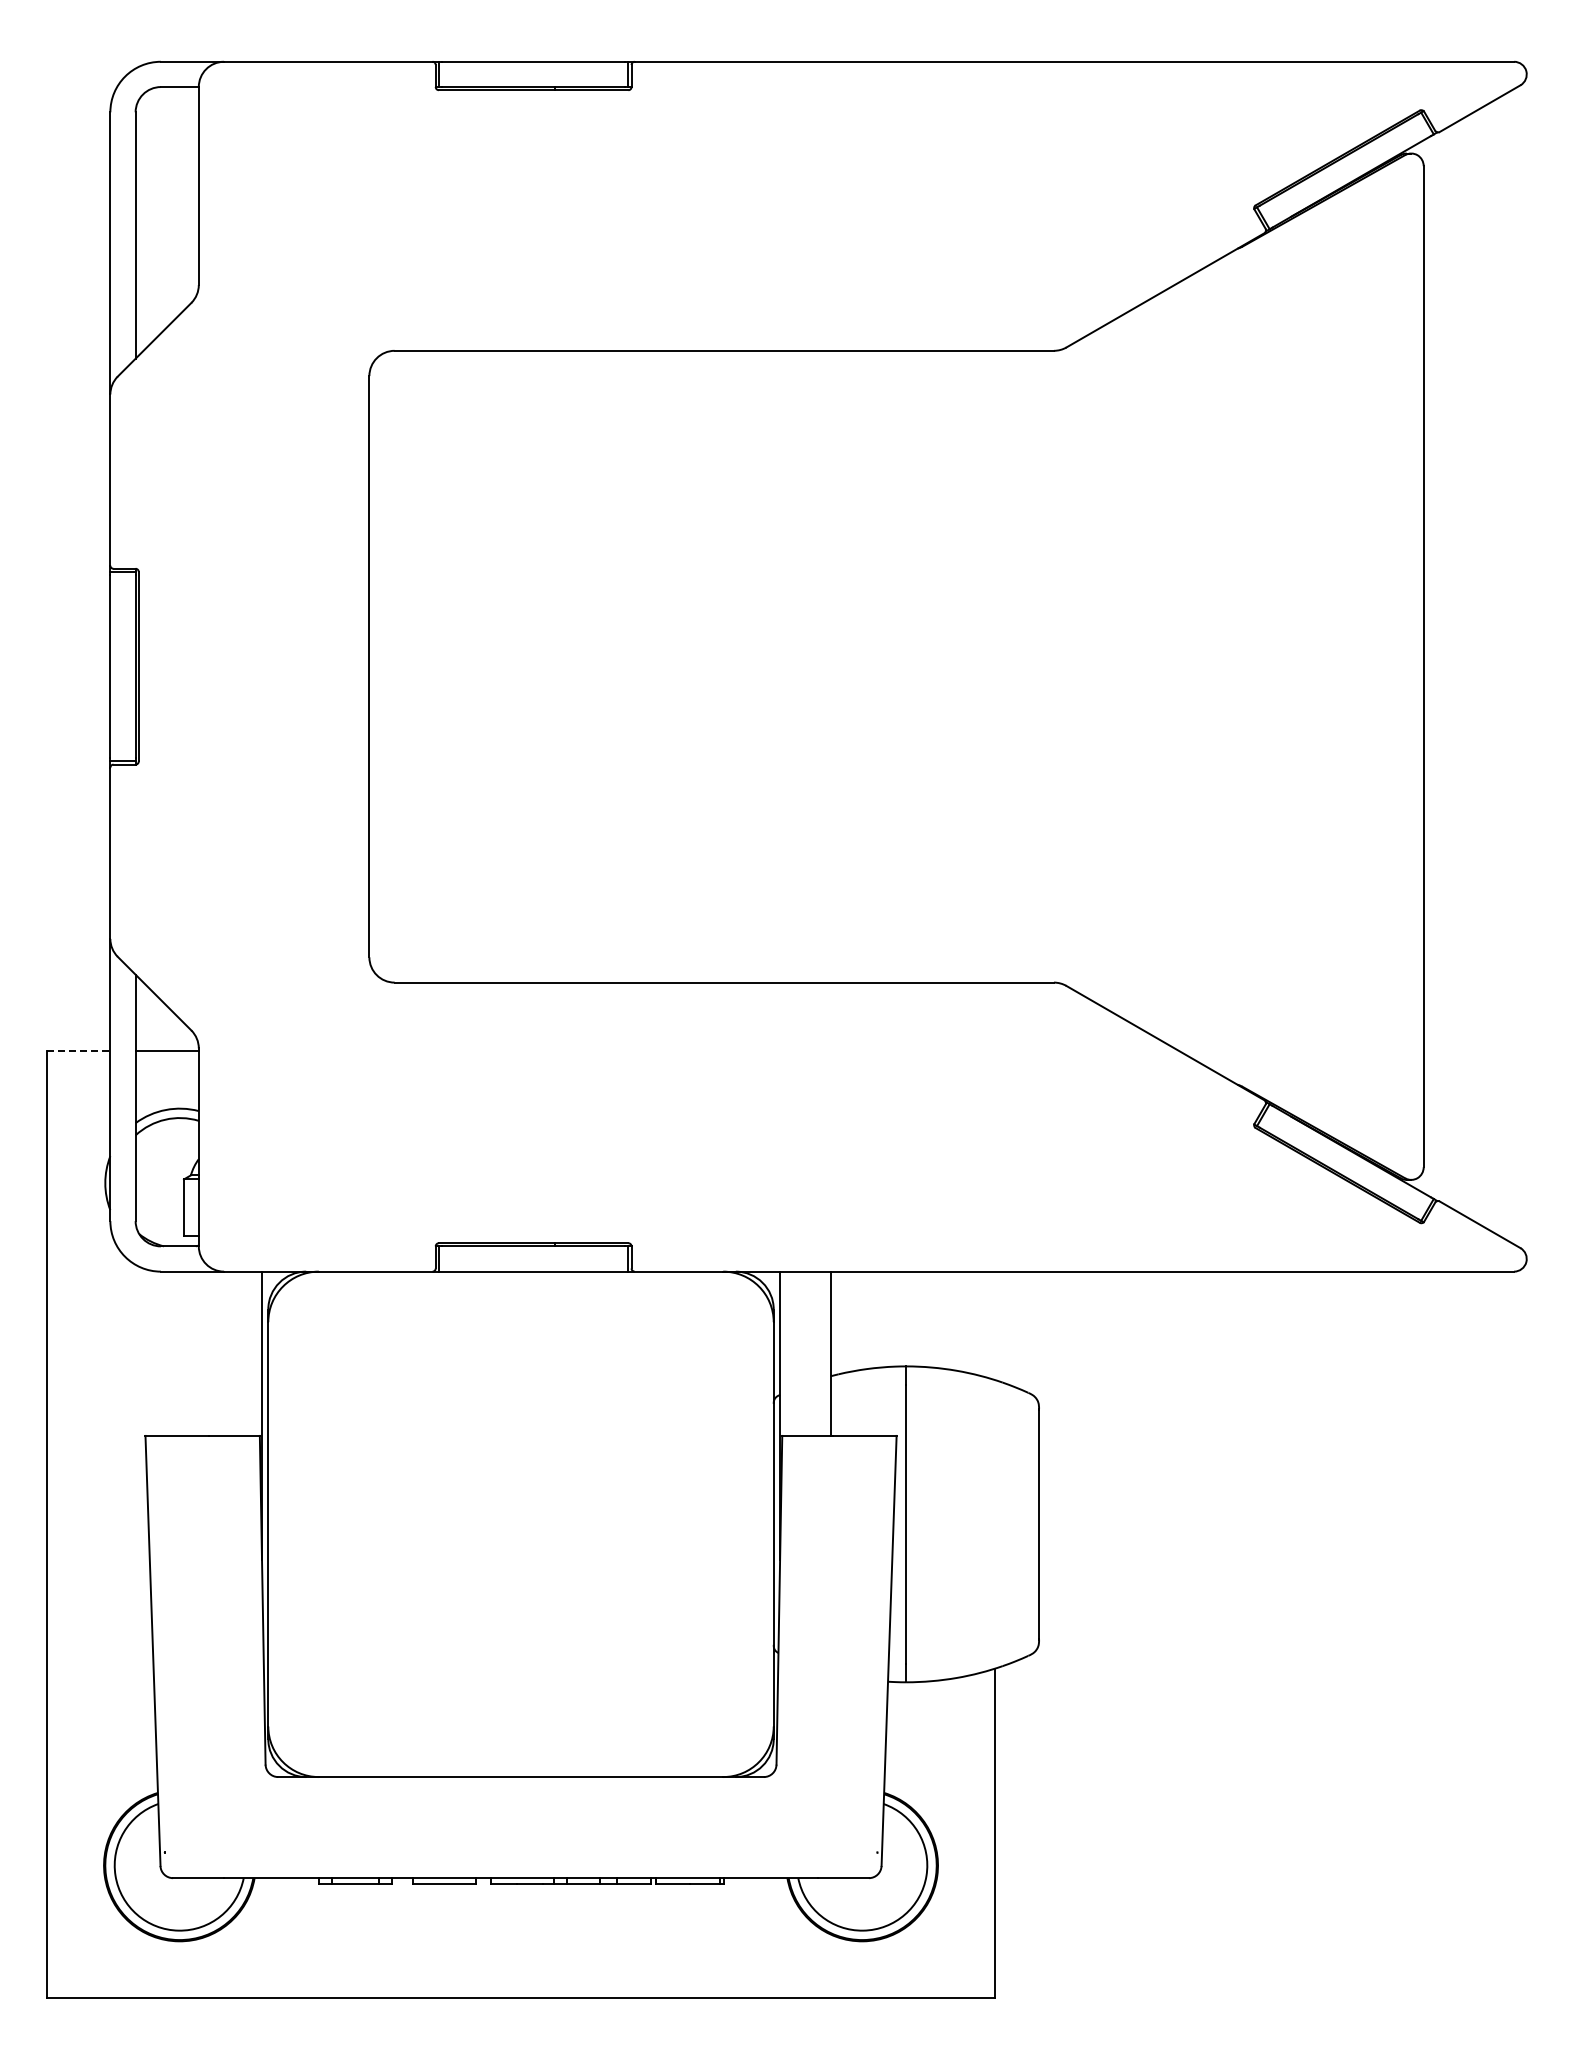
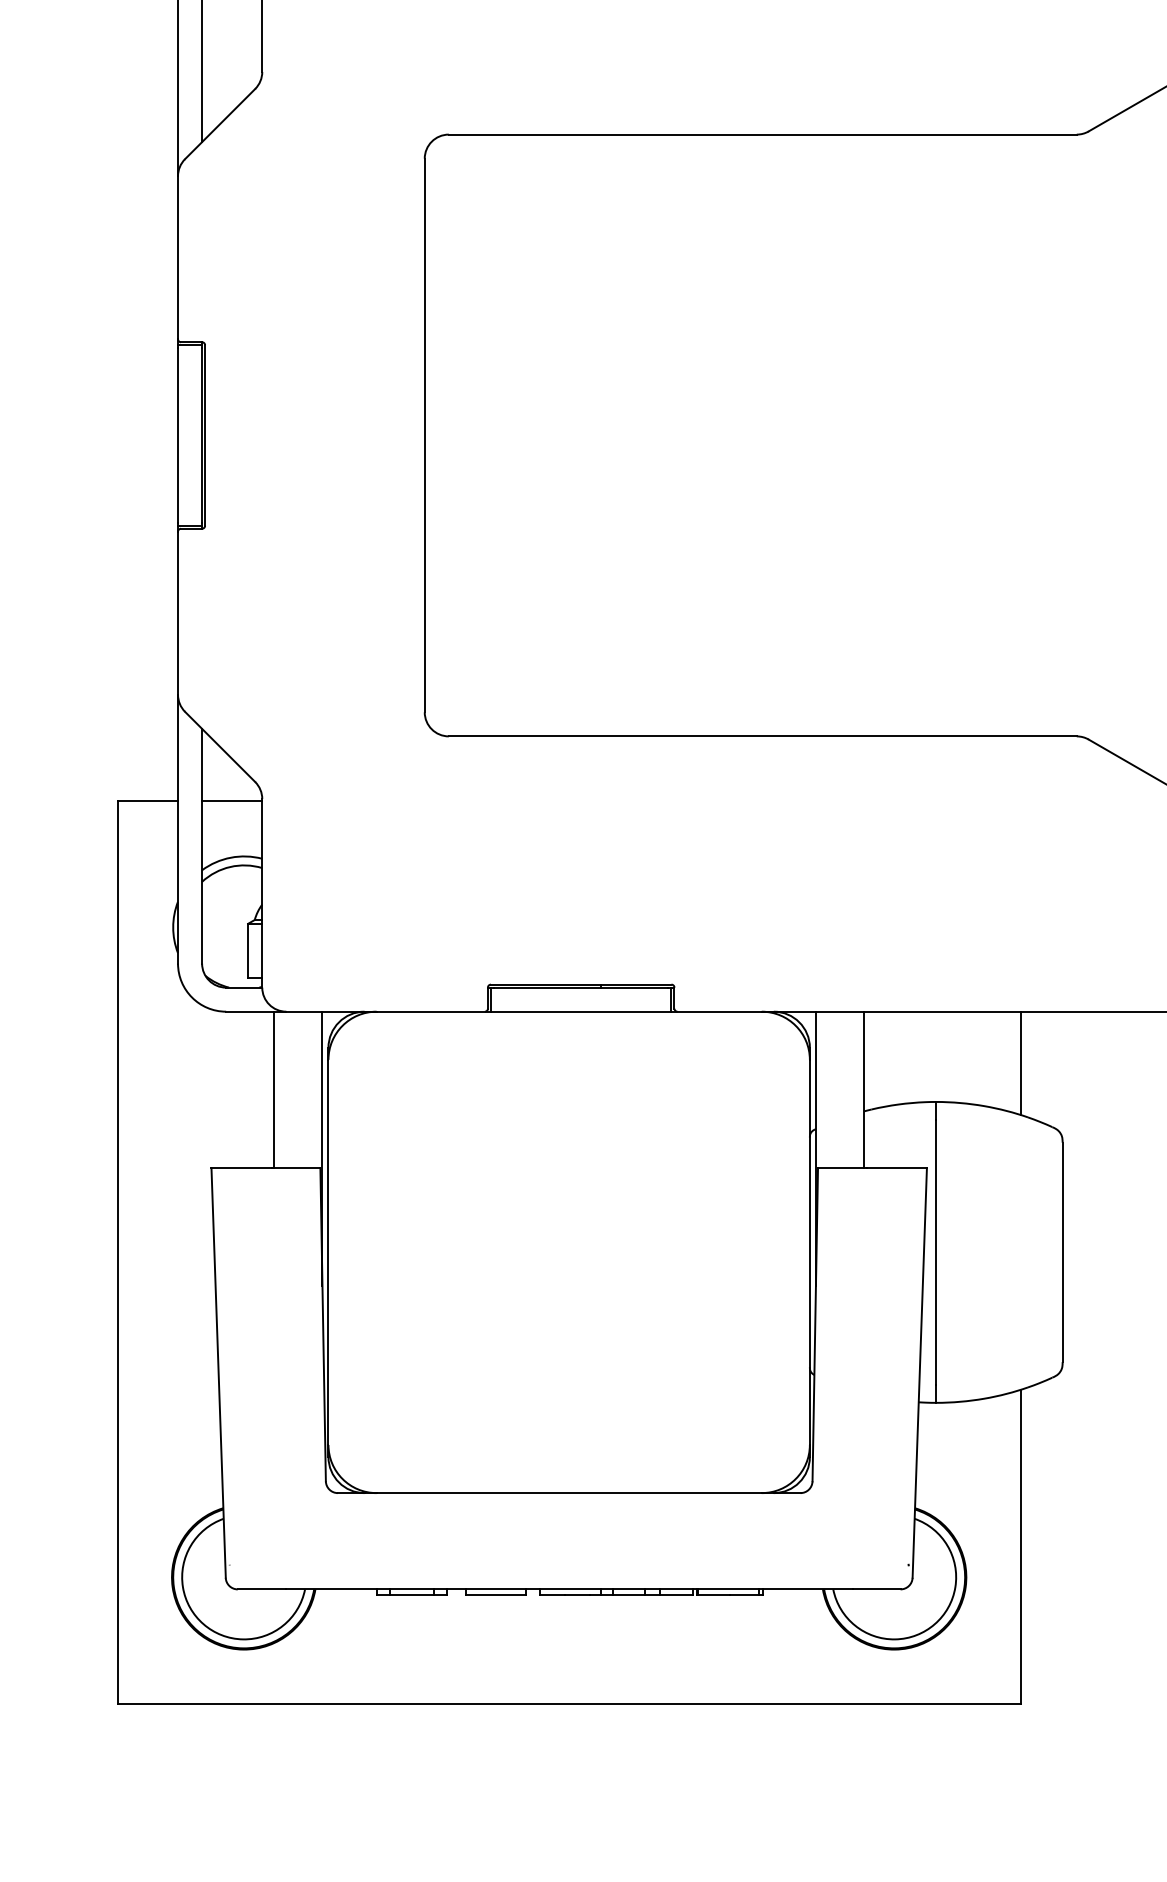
line: (78, 1050) -> (147, 801), dashed -> solid
line: (994, 1325) -> (1020, 1062), added
line: (211, 1353) -> (274, 1089), added

